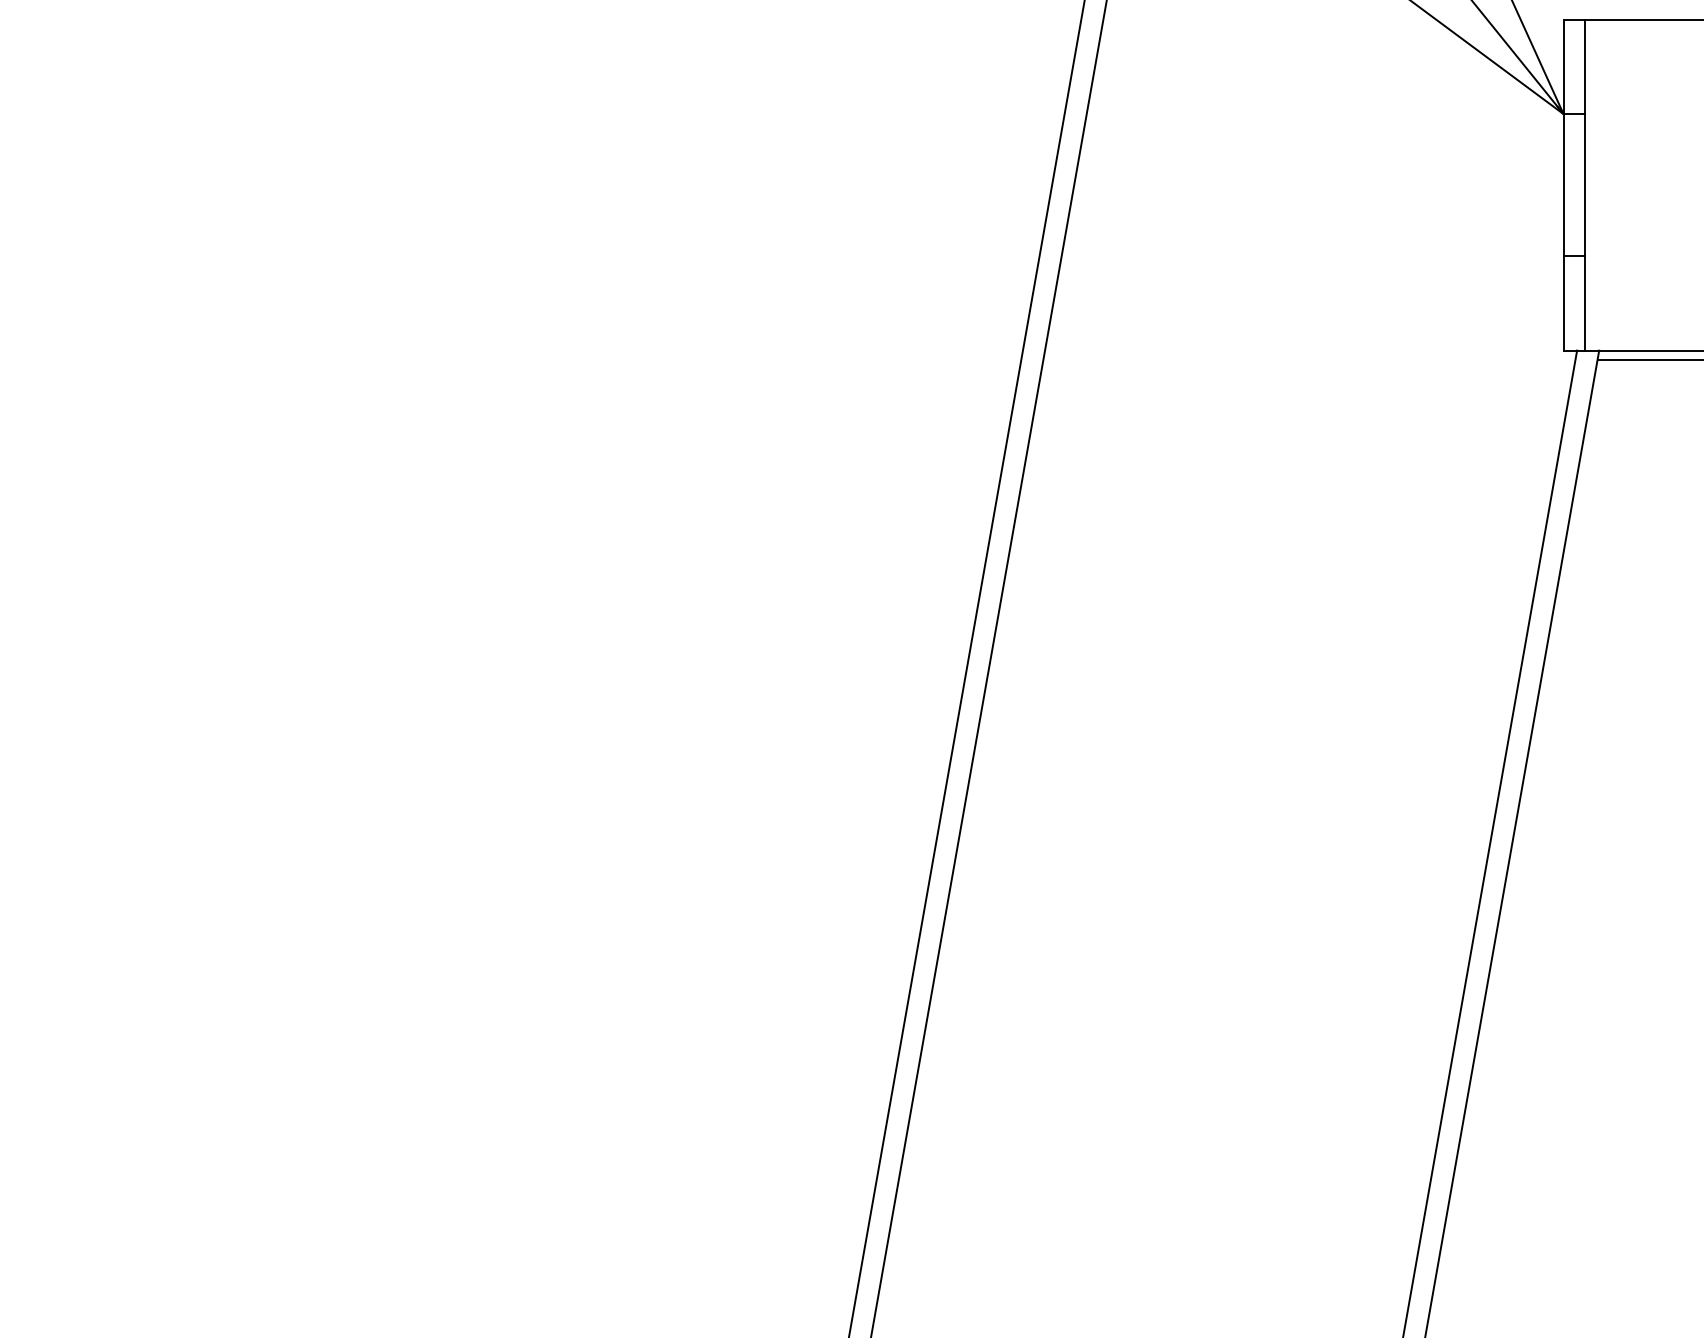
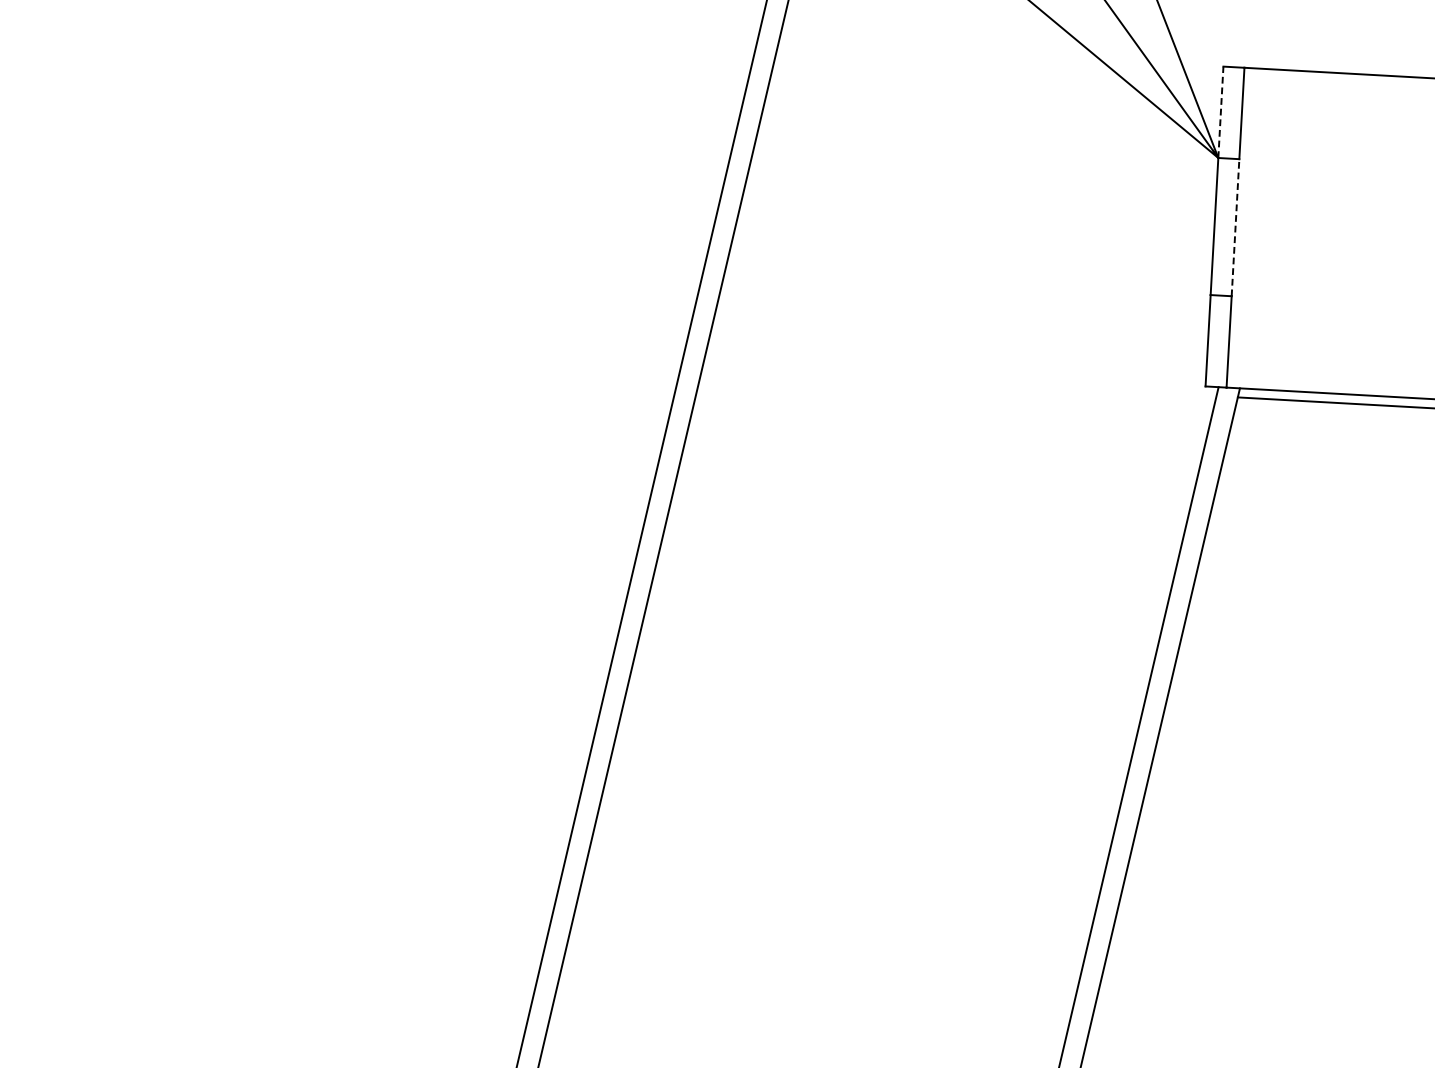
line: (1563, 66) -> (1220, 111), solid -> dashed
line: (1585, 185) -> (1235, 228), solid -> dashed

